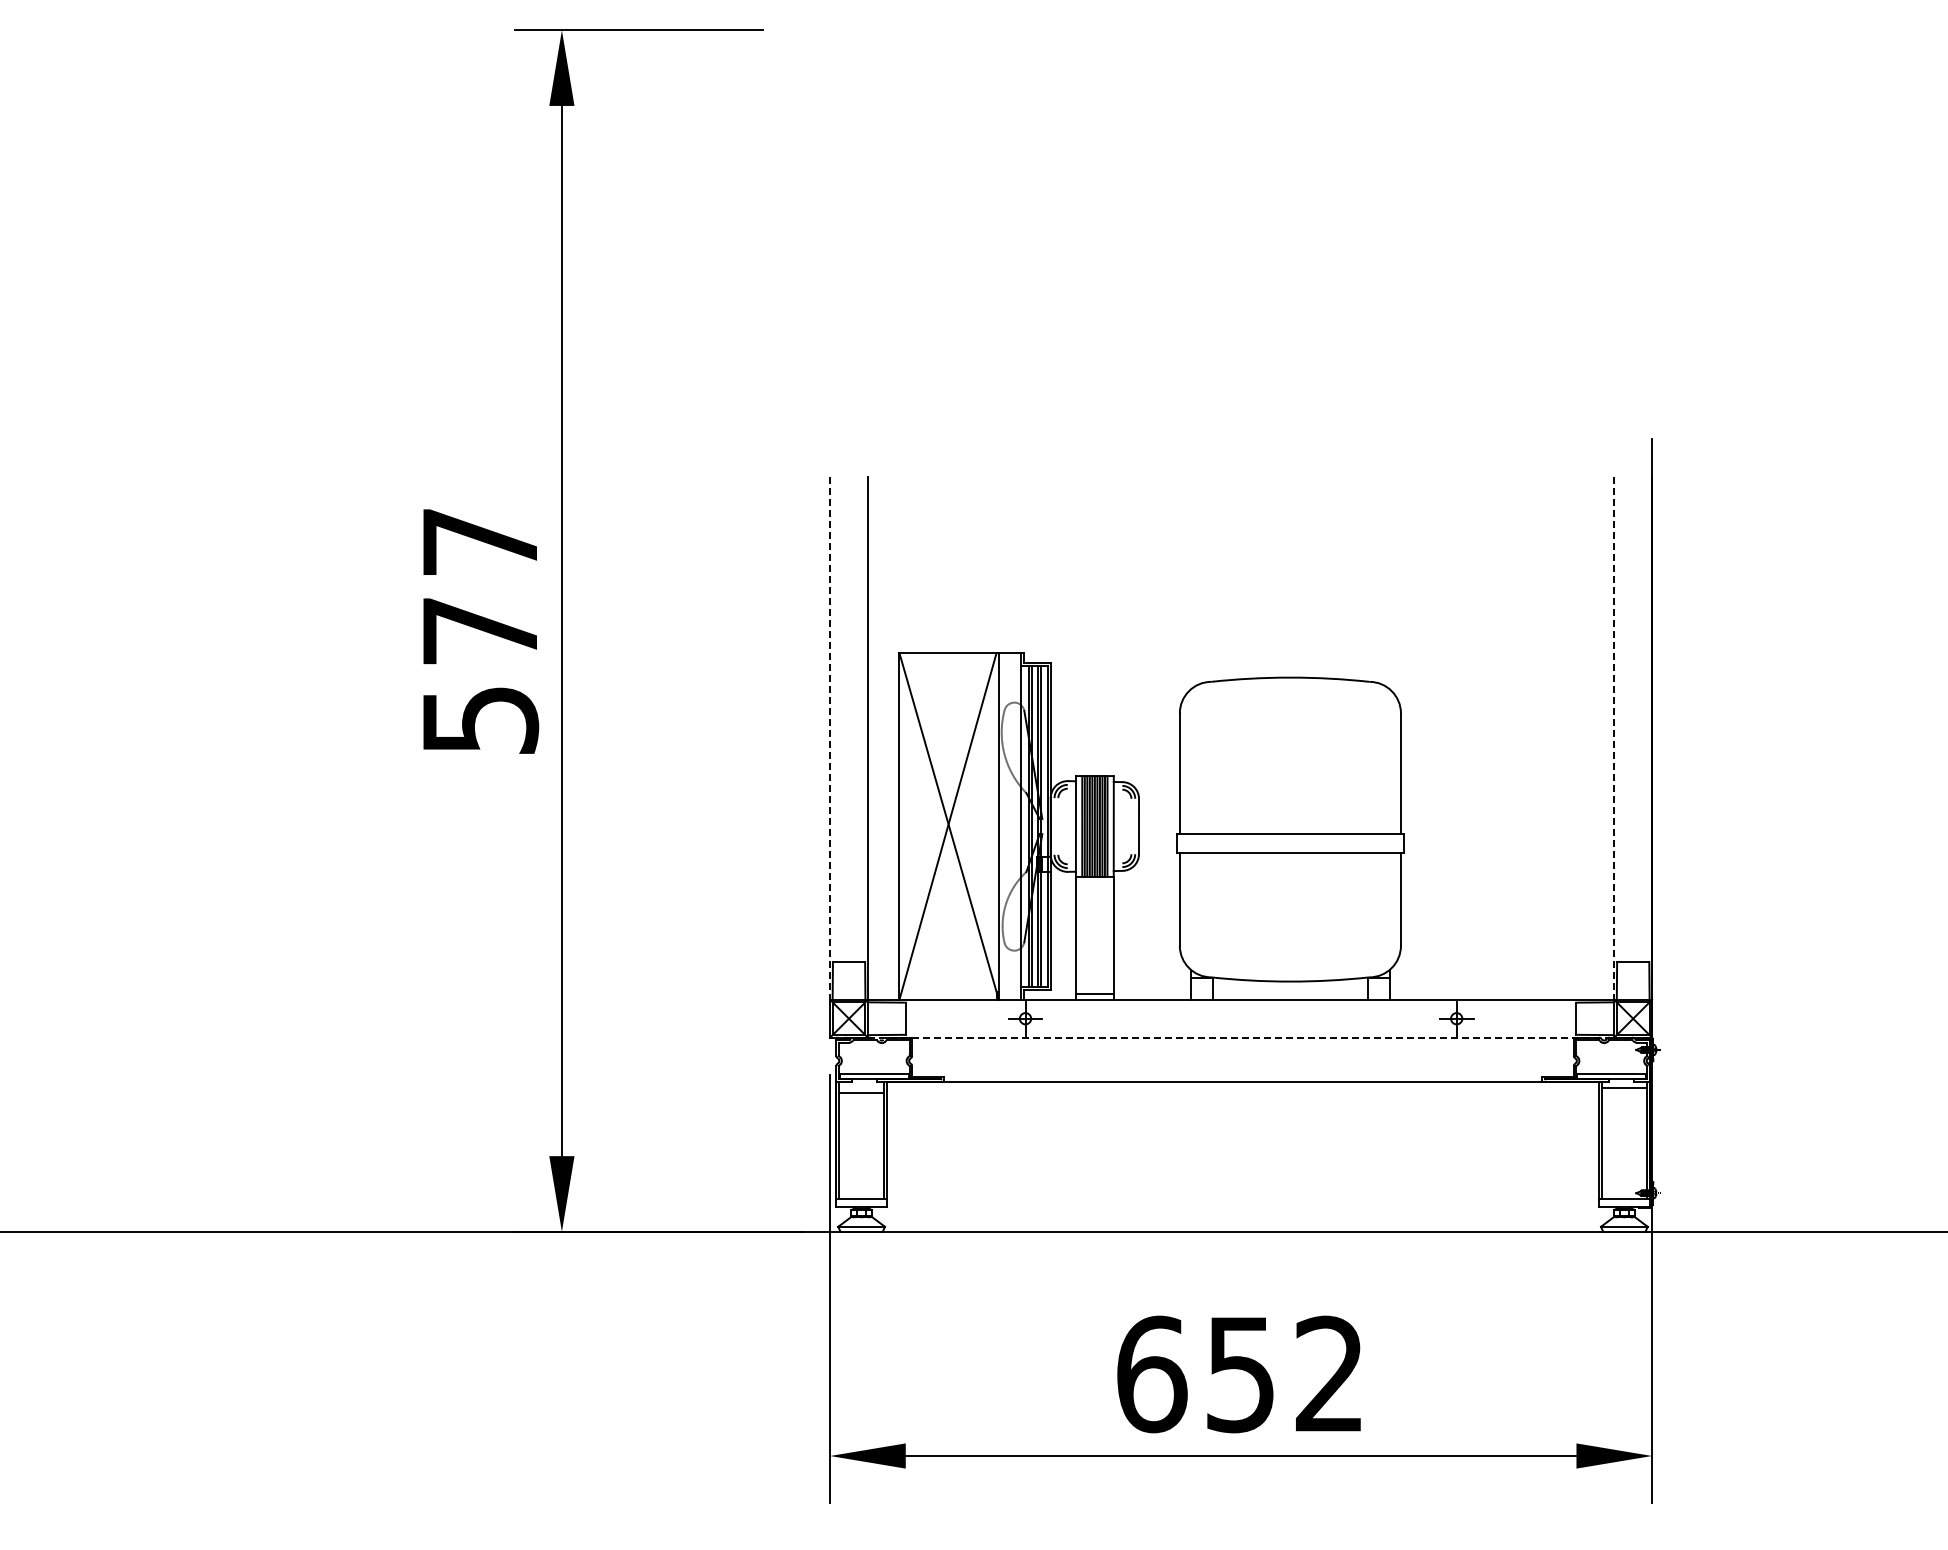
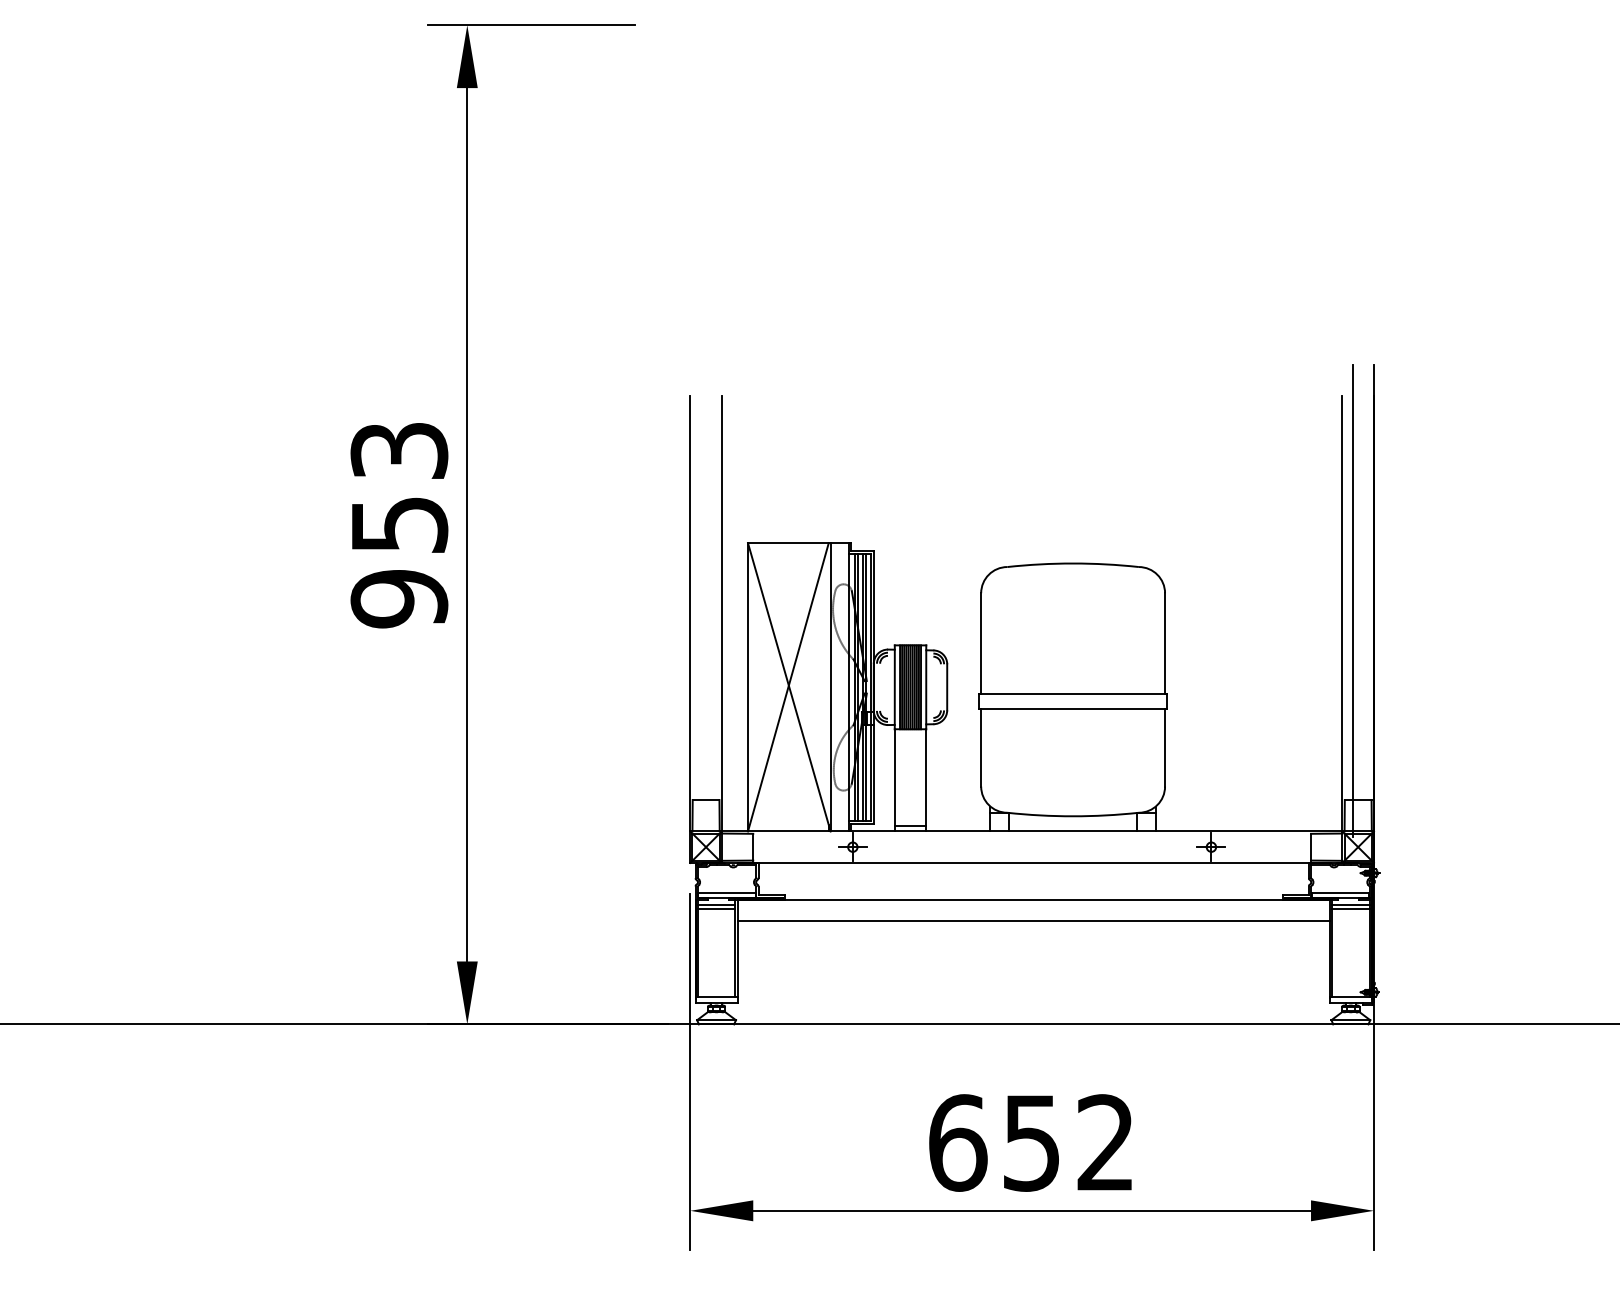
text: (480, 631) -> (399, 525), 577 -> 953
line: (1626, 722) -> (1352, 600), added
line: (830, 738) -> (690, 614), dashed -> solid
line: (1614, 738) -> (1342, 614), dashed -> solid
line: (1241, 1037) -> (1032, 862), dashed -> solid
line: (861, 1088) -> (716, 905), added
line: (1624, 1093) -> (1350, 909), added
line: (1242, 1106) -> (1033, 920), added

